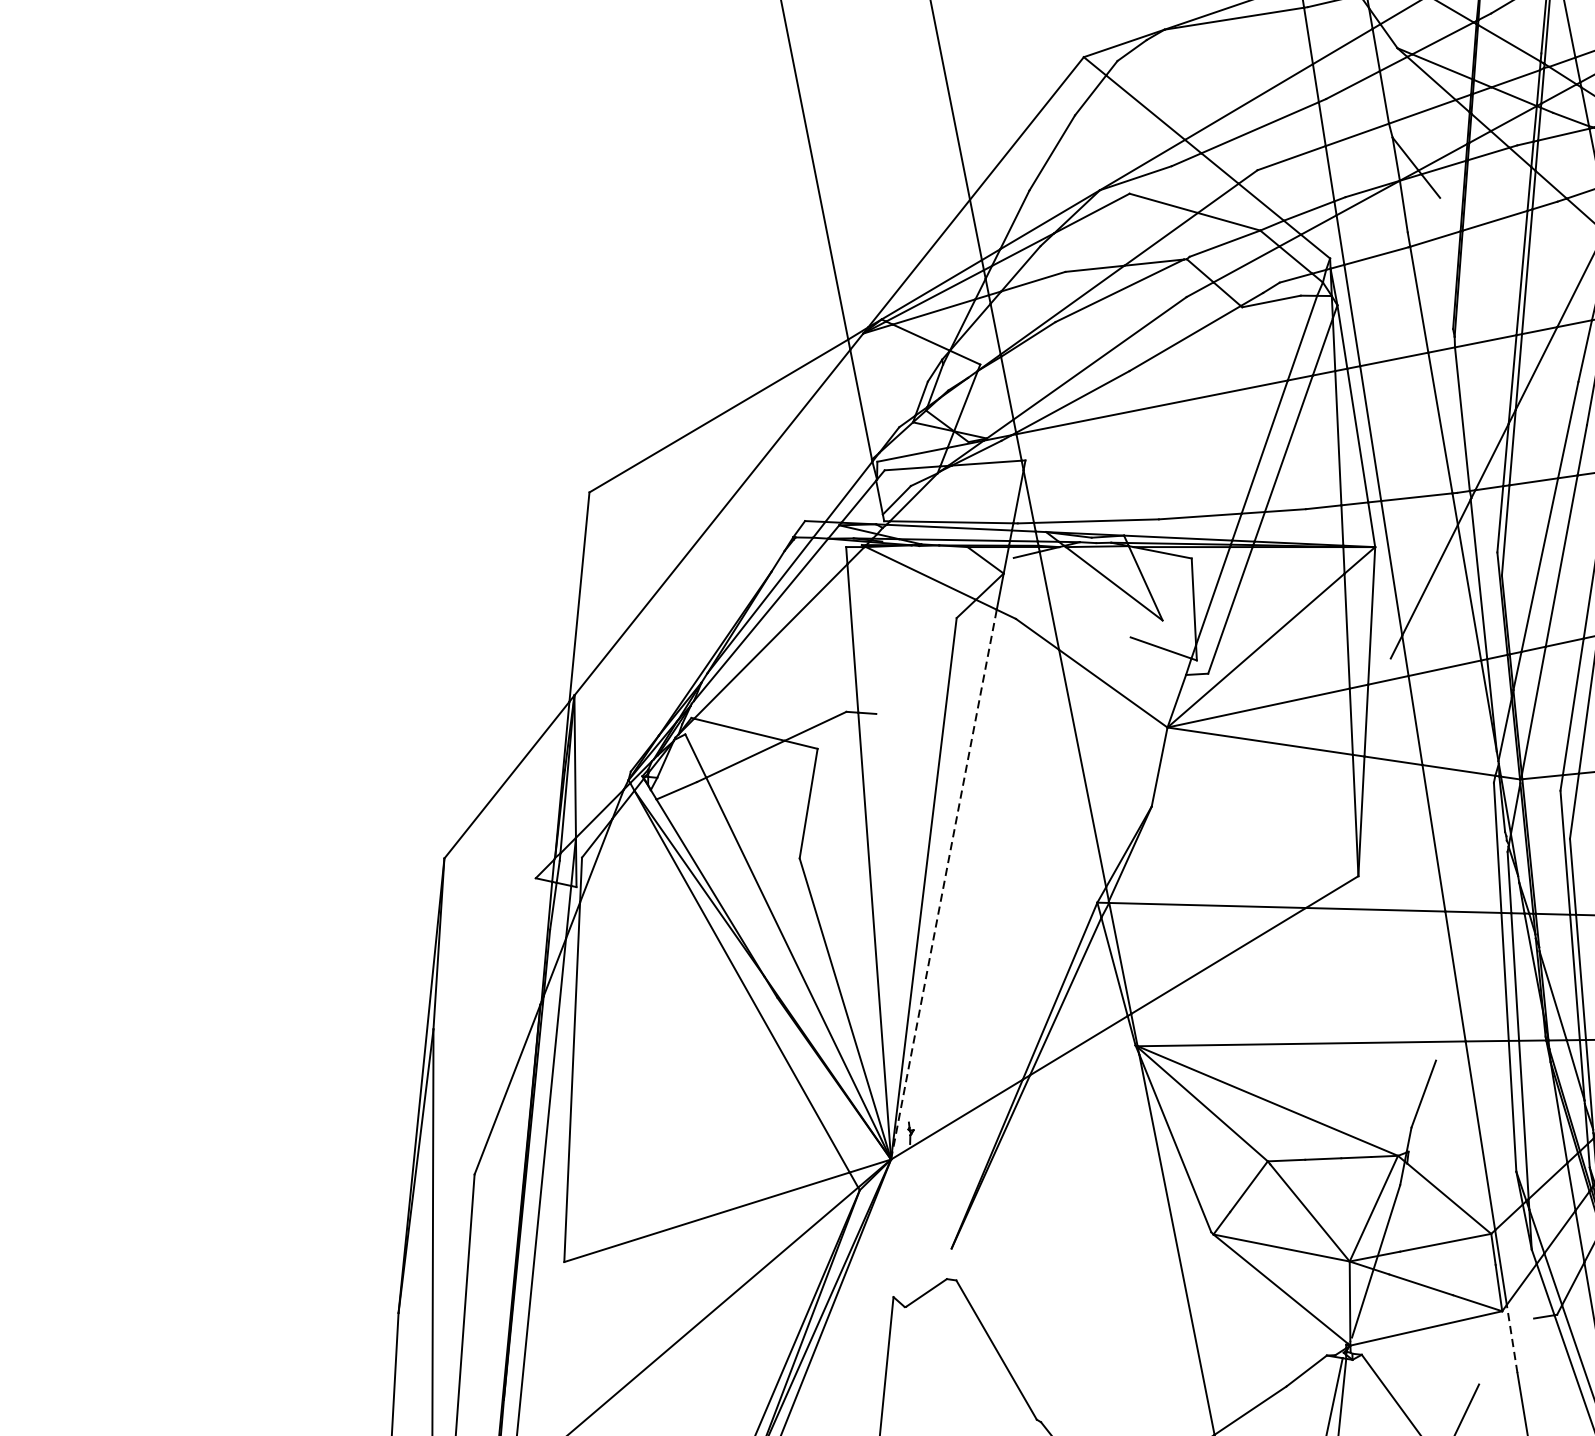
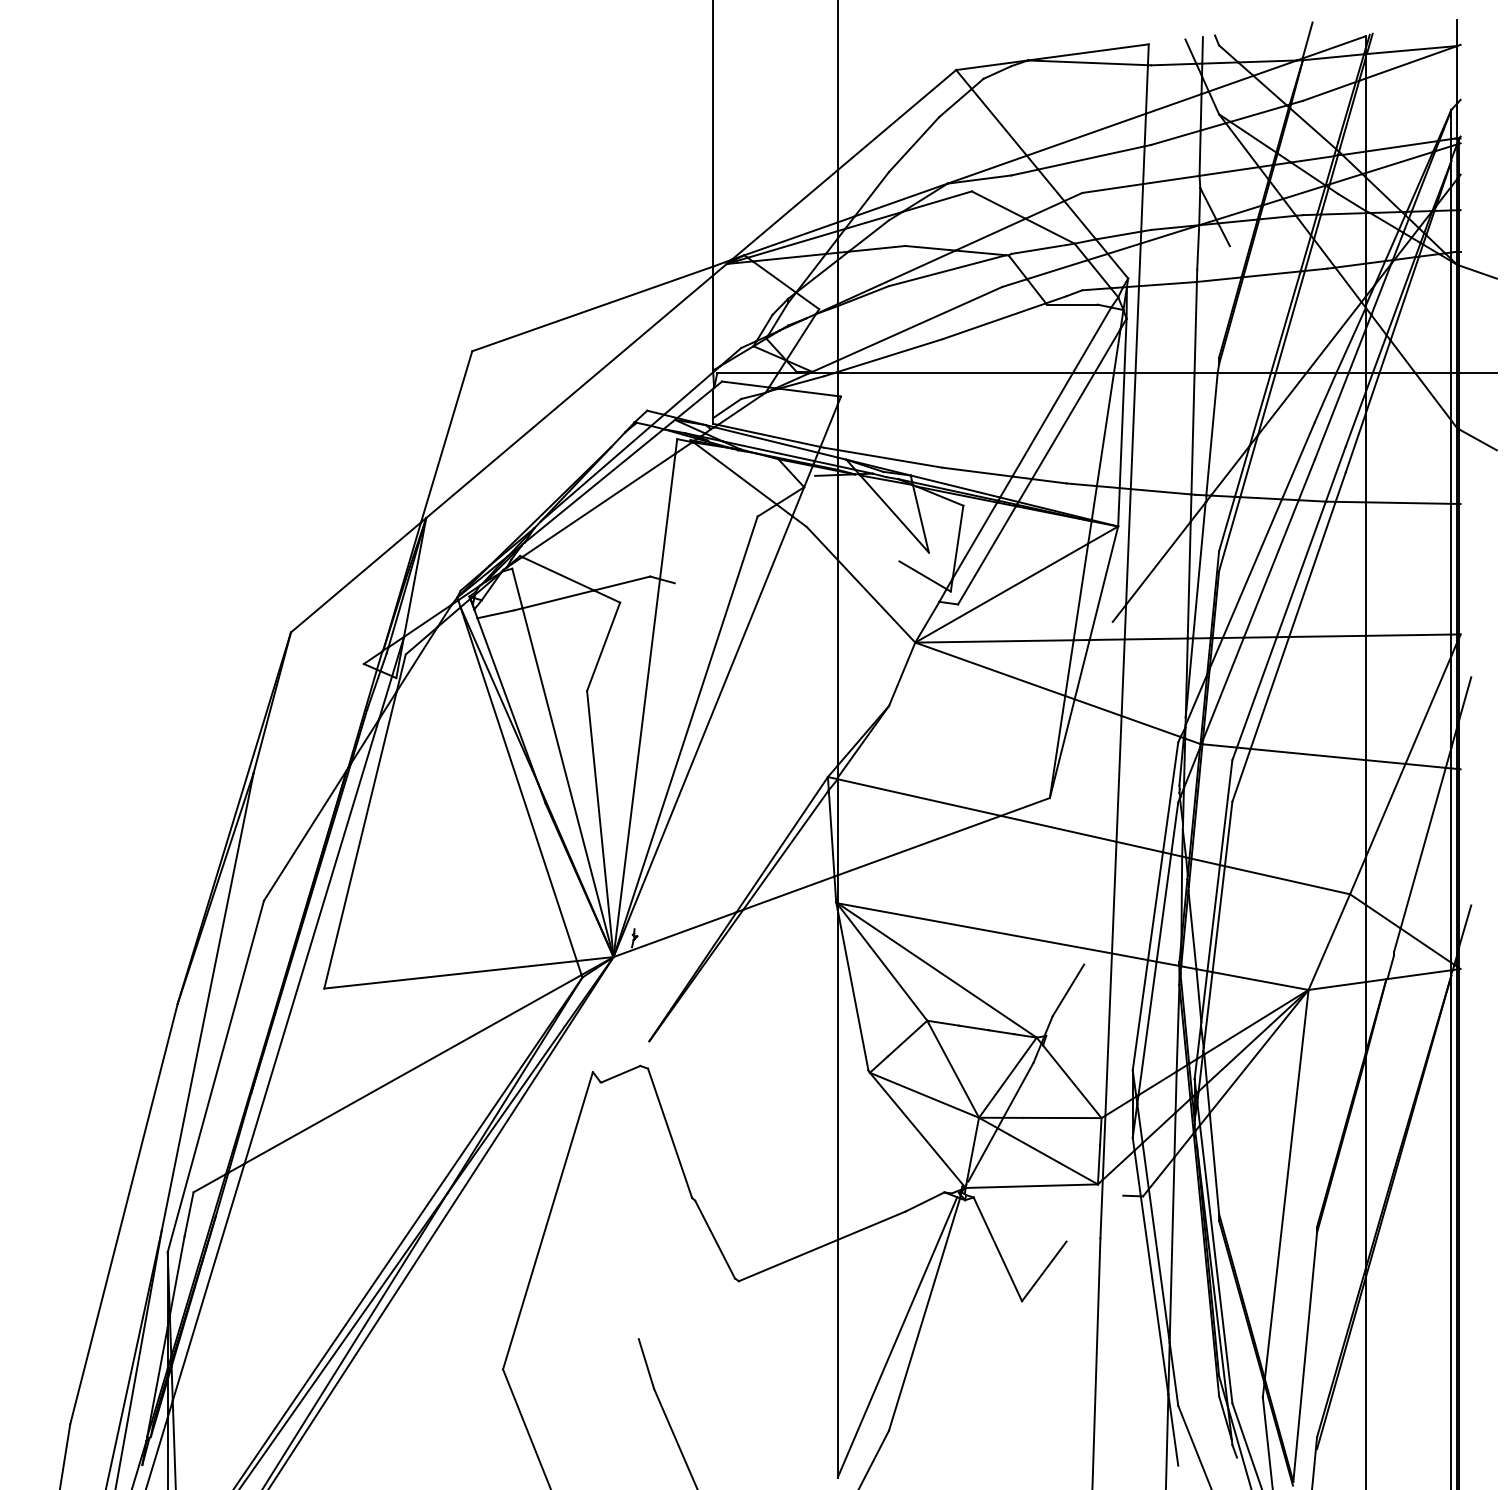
line: (944, 884) -> (703, 736), dashed -> solid
line: (1511, 1338) -> (1101, 1208), dashed -> solid

